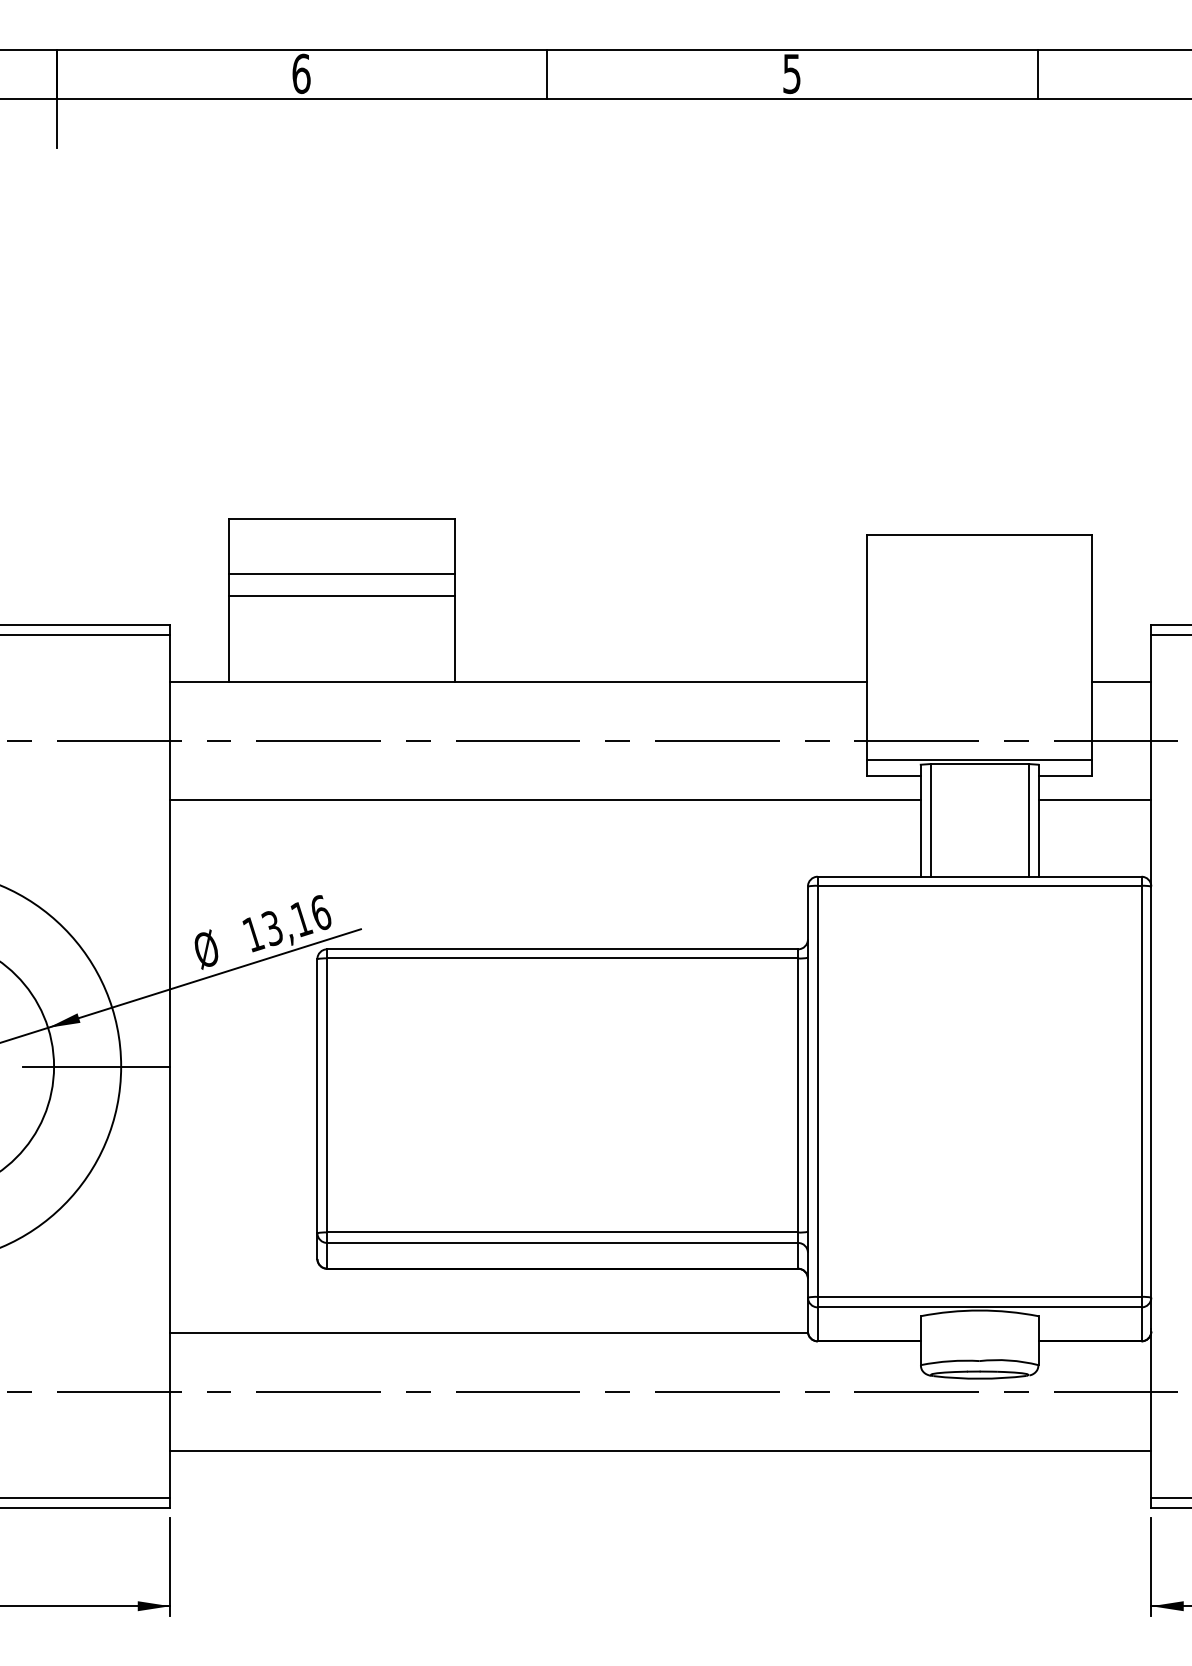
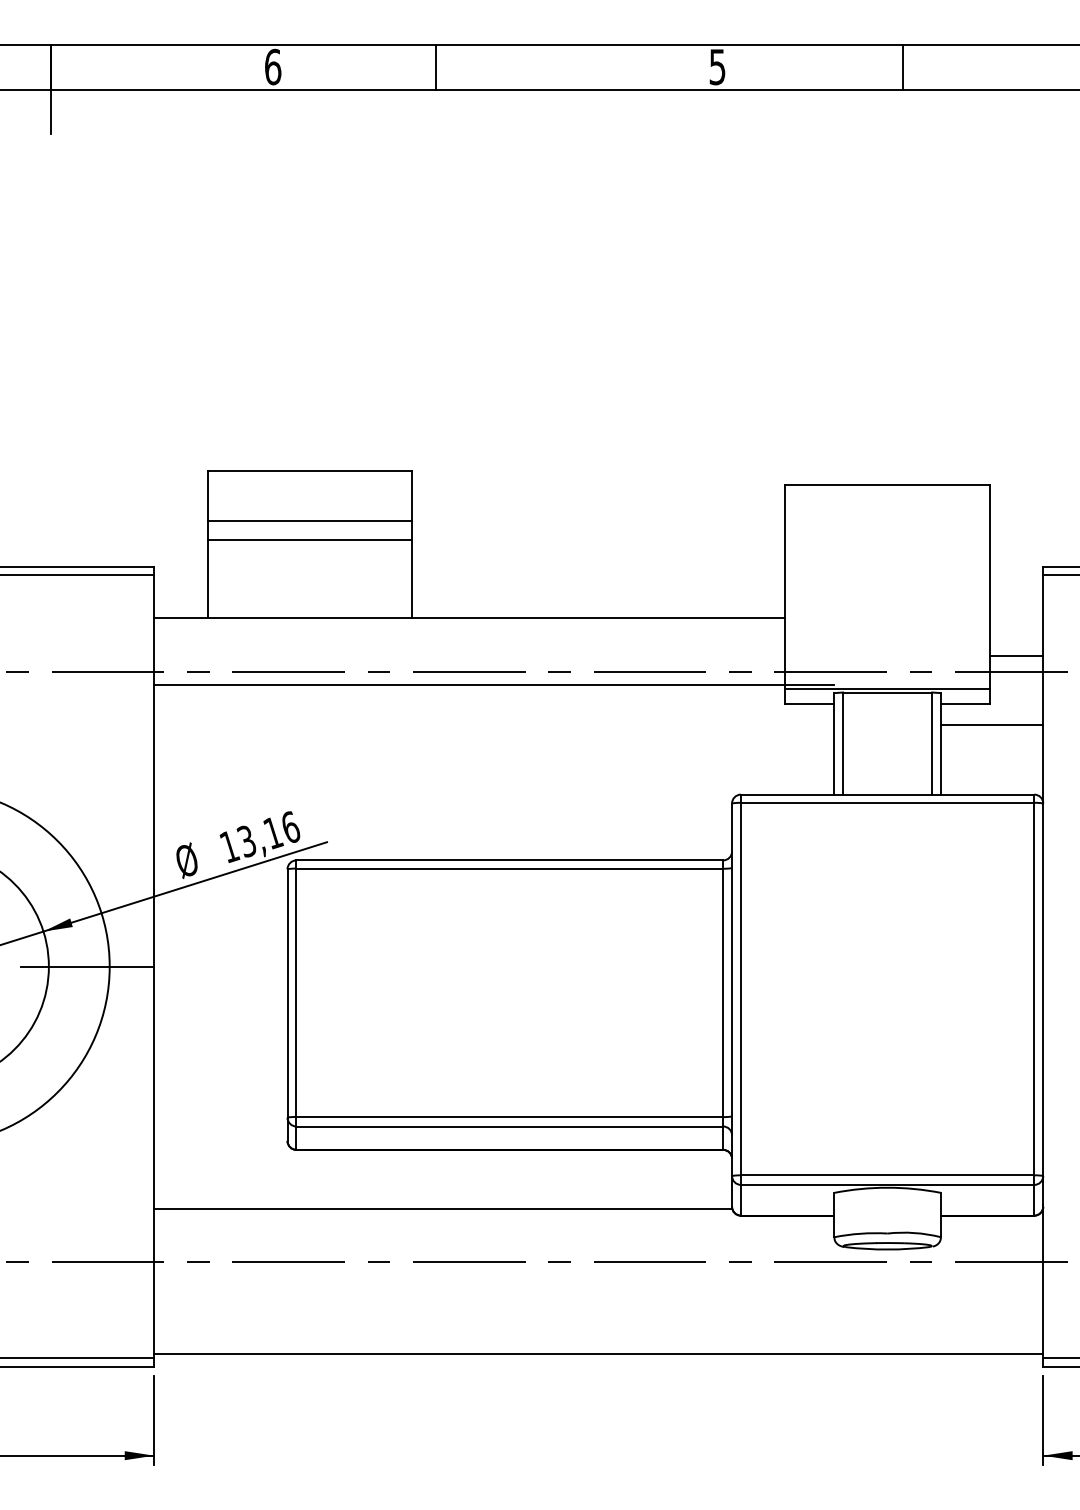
line: (547, 74) -> (436, 67), moved
line: (1037, 74) -> (902, 67), moved
line: (1121, 682) -> (1016, 656), moved
line: (545, 799) -> (494, 684), moved
line: (660, 1451) -> (598, 1354), moved

